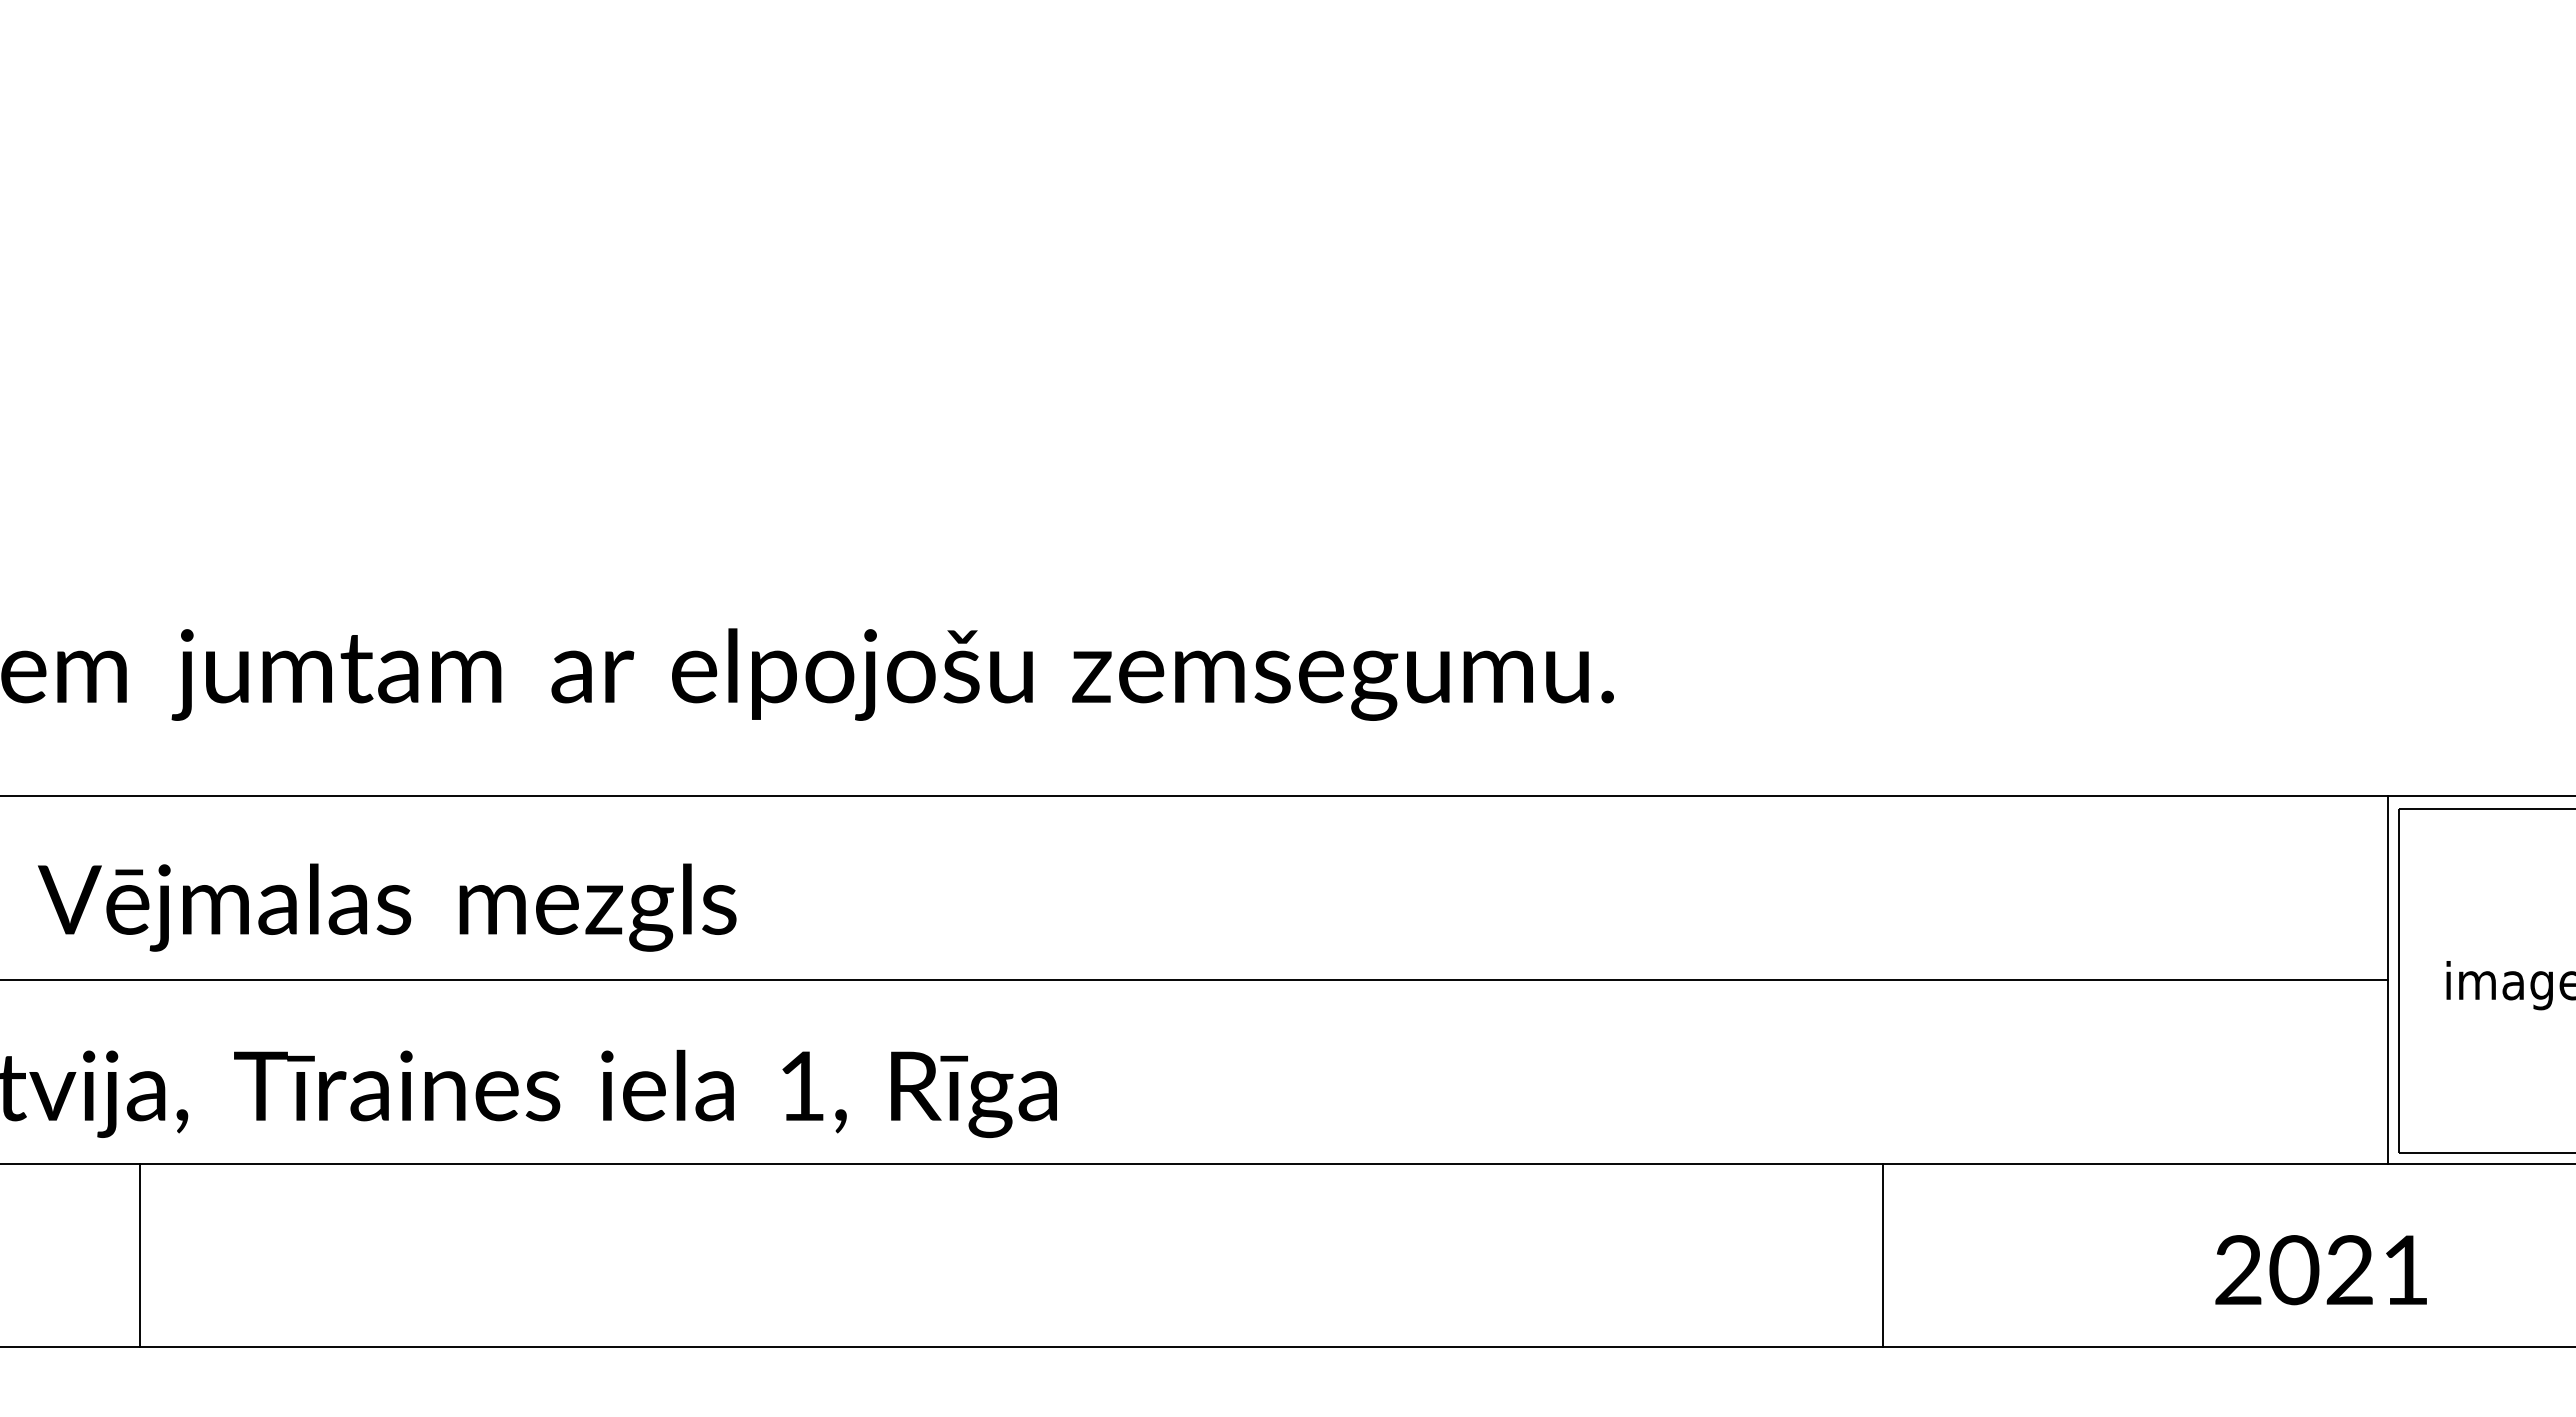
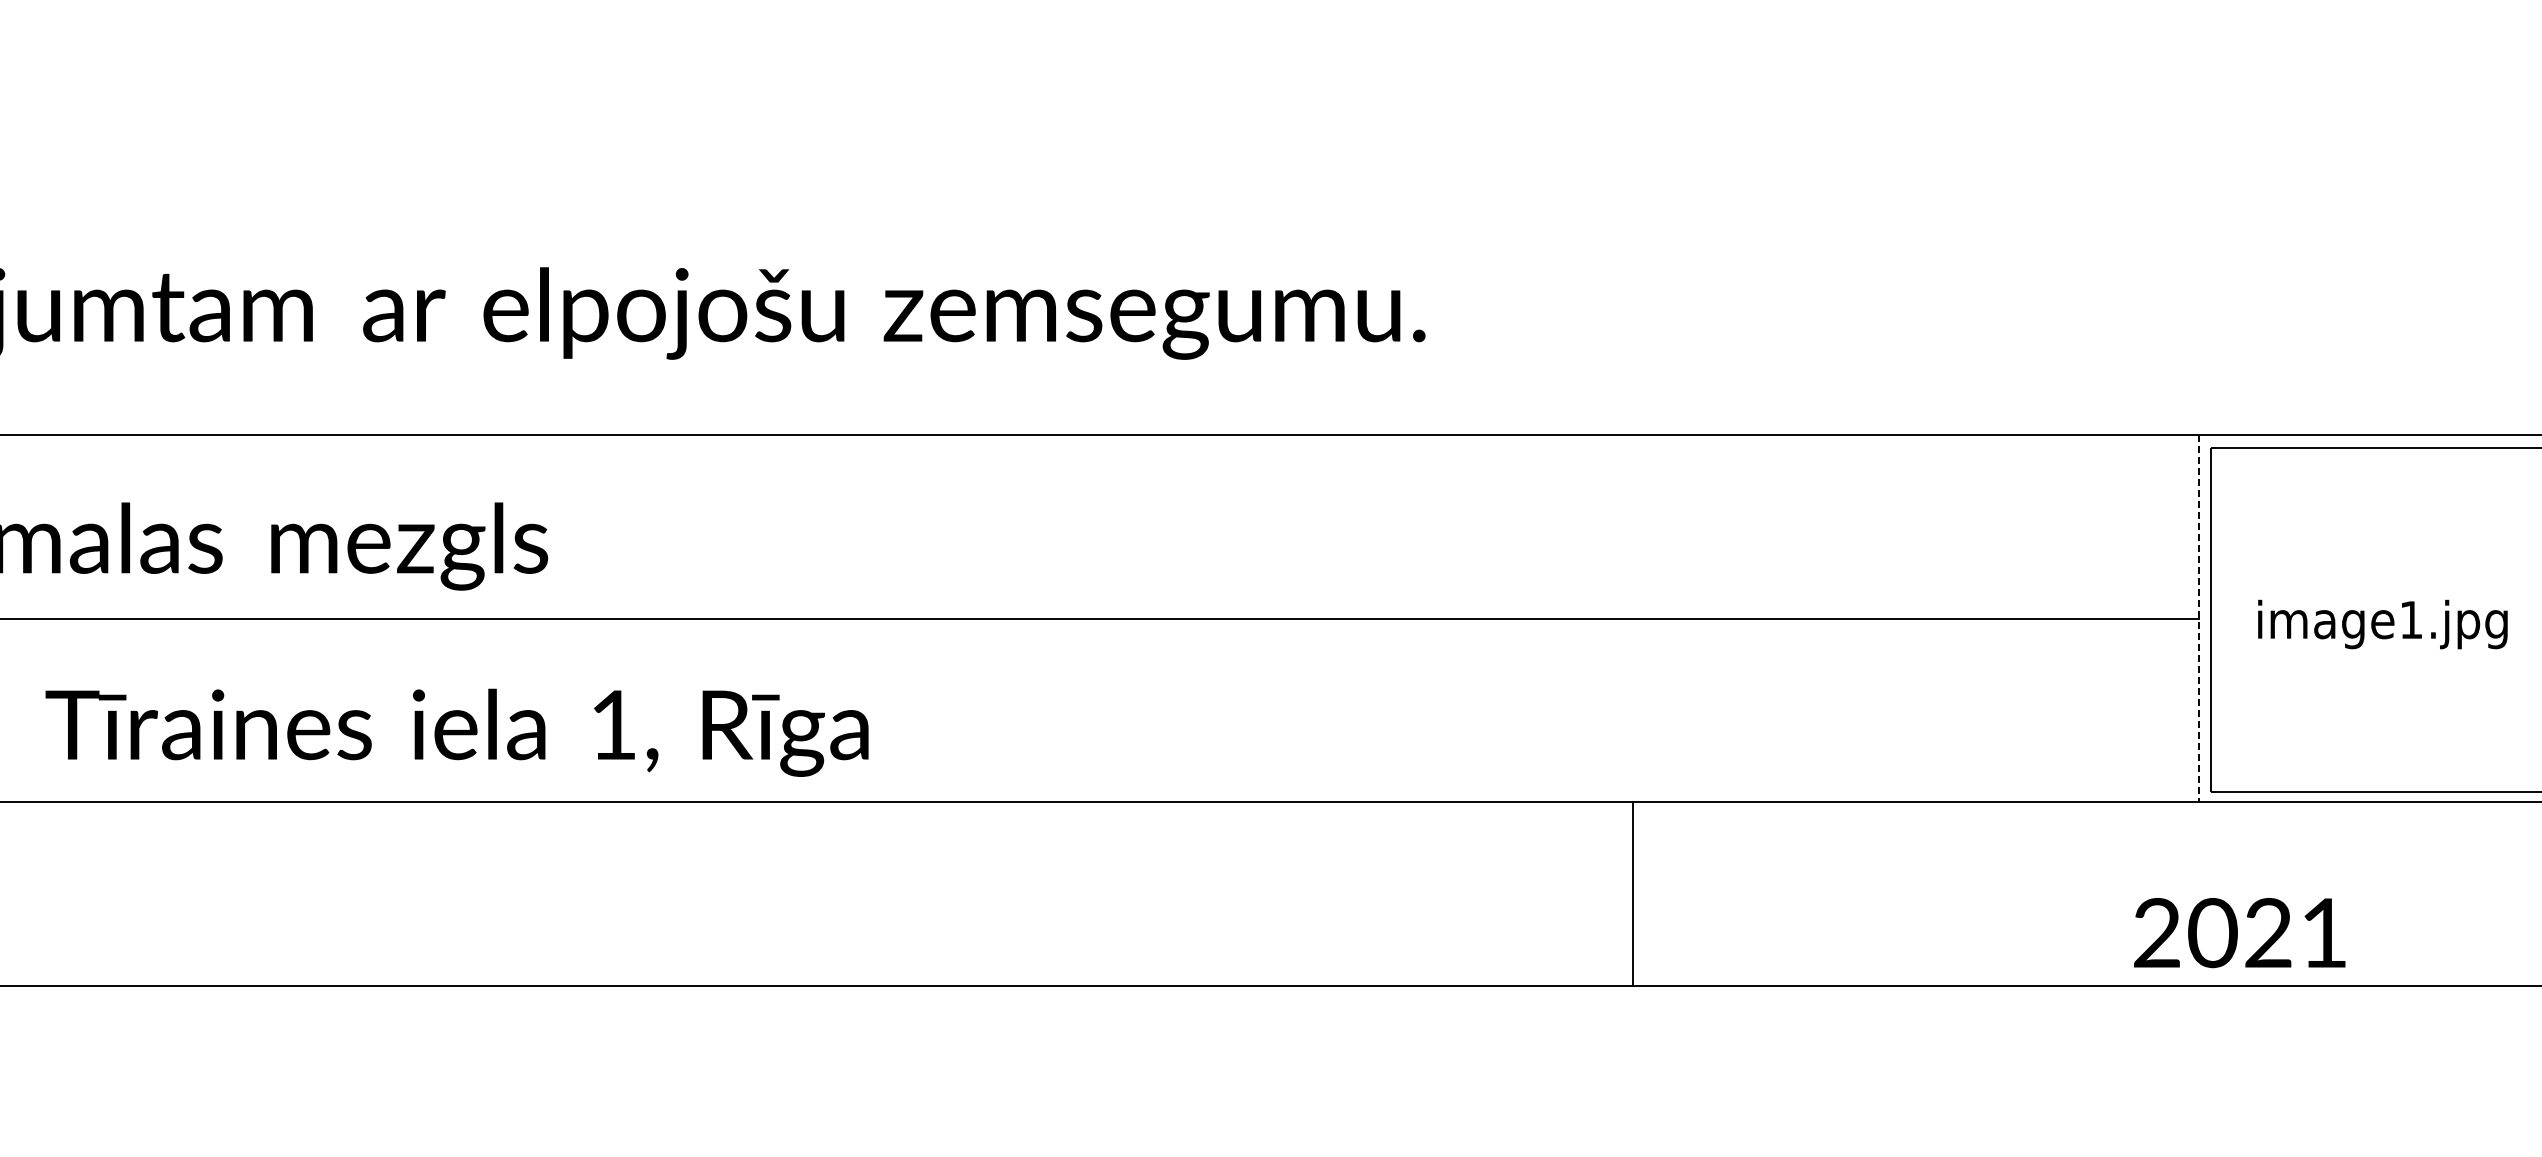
line: (2387, 979) -> (2199, 618), solid -> dashed
line: (1883, 1255) -> (1633, 894), moved
text: (2320, 1270) -> (2239, 933), moved

